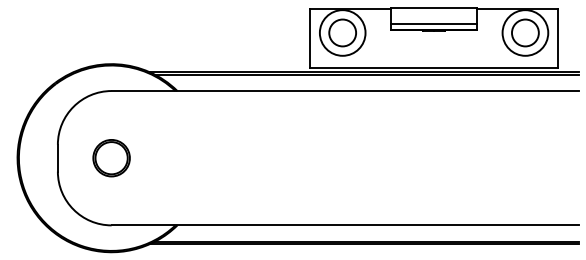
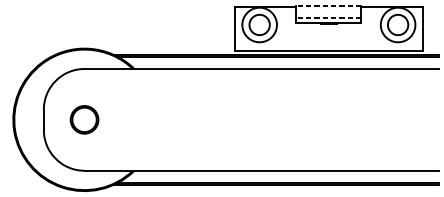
line: (434, 7) -> (329, 5), solid -> dashed
line: (434, 23) -> (329, 17), solid -> dashed

